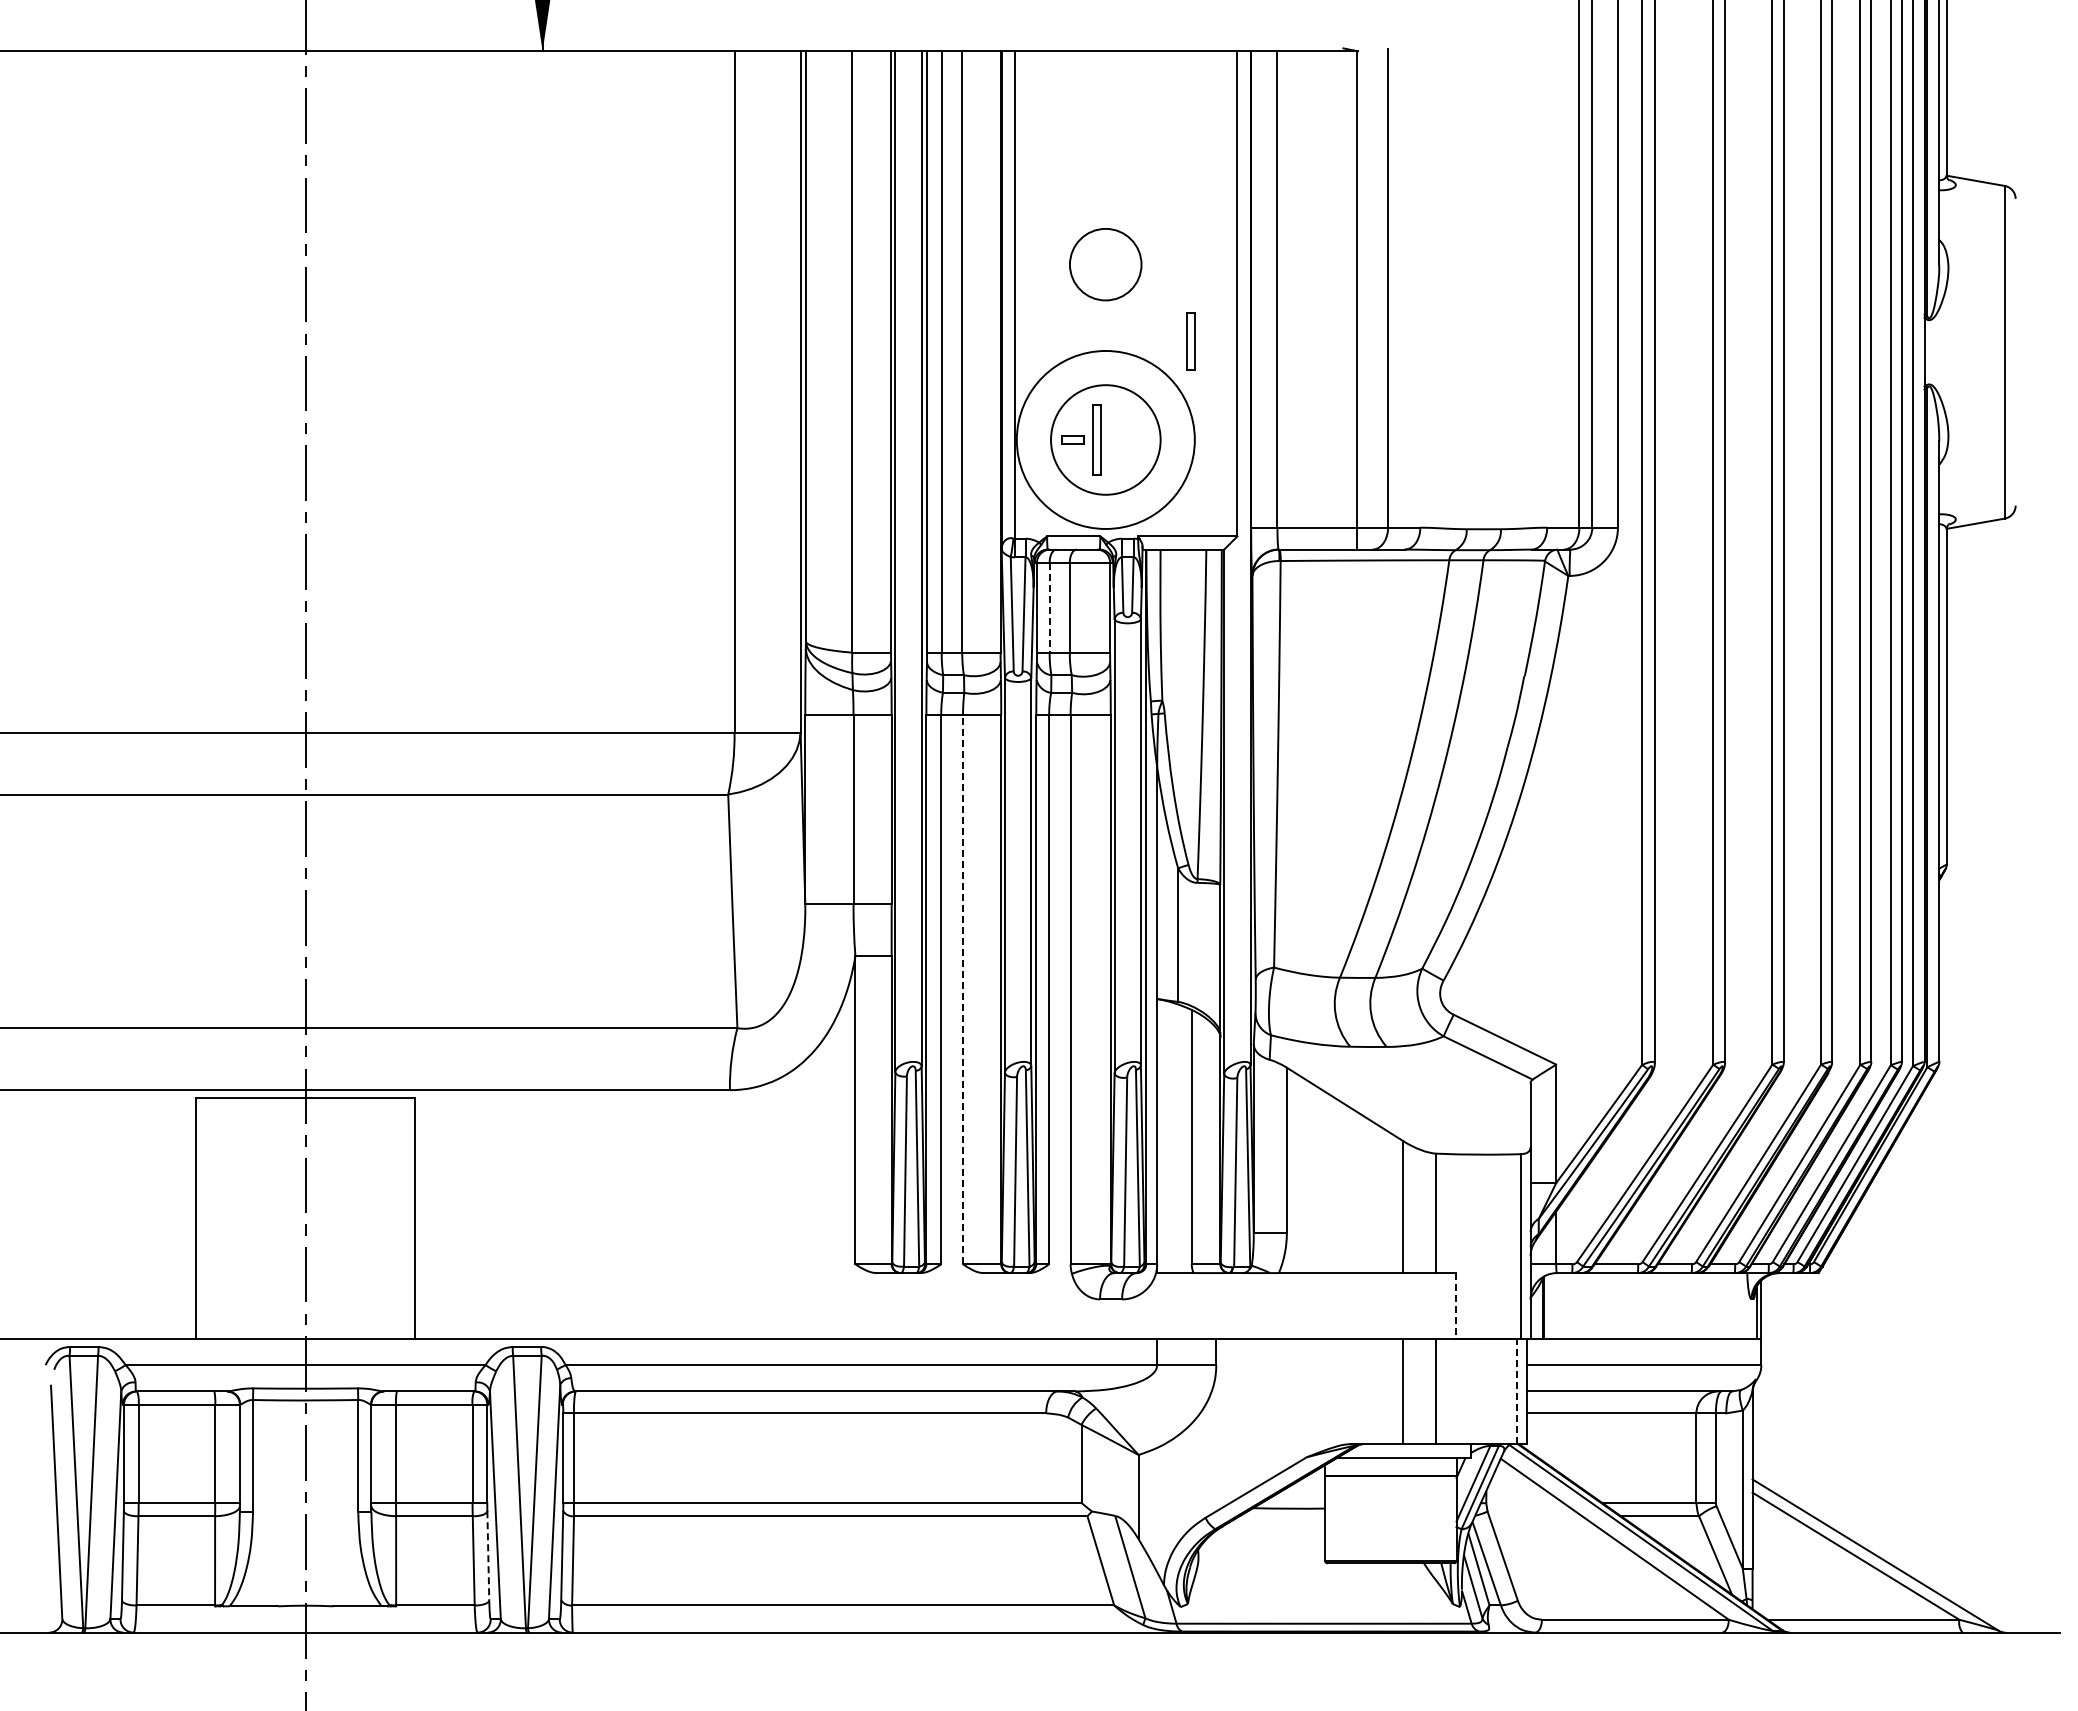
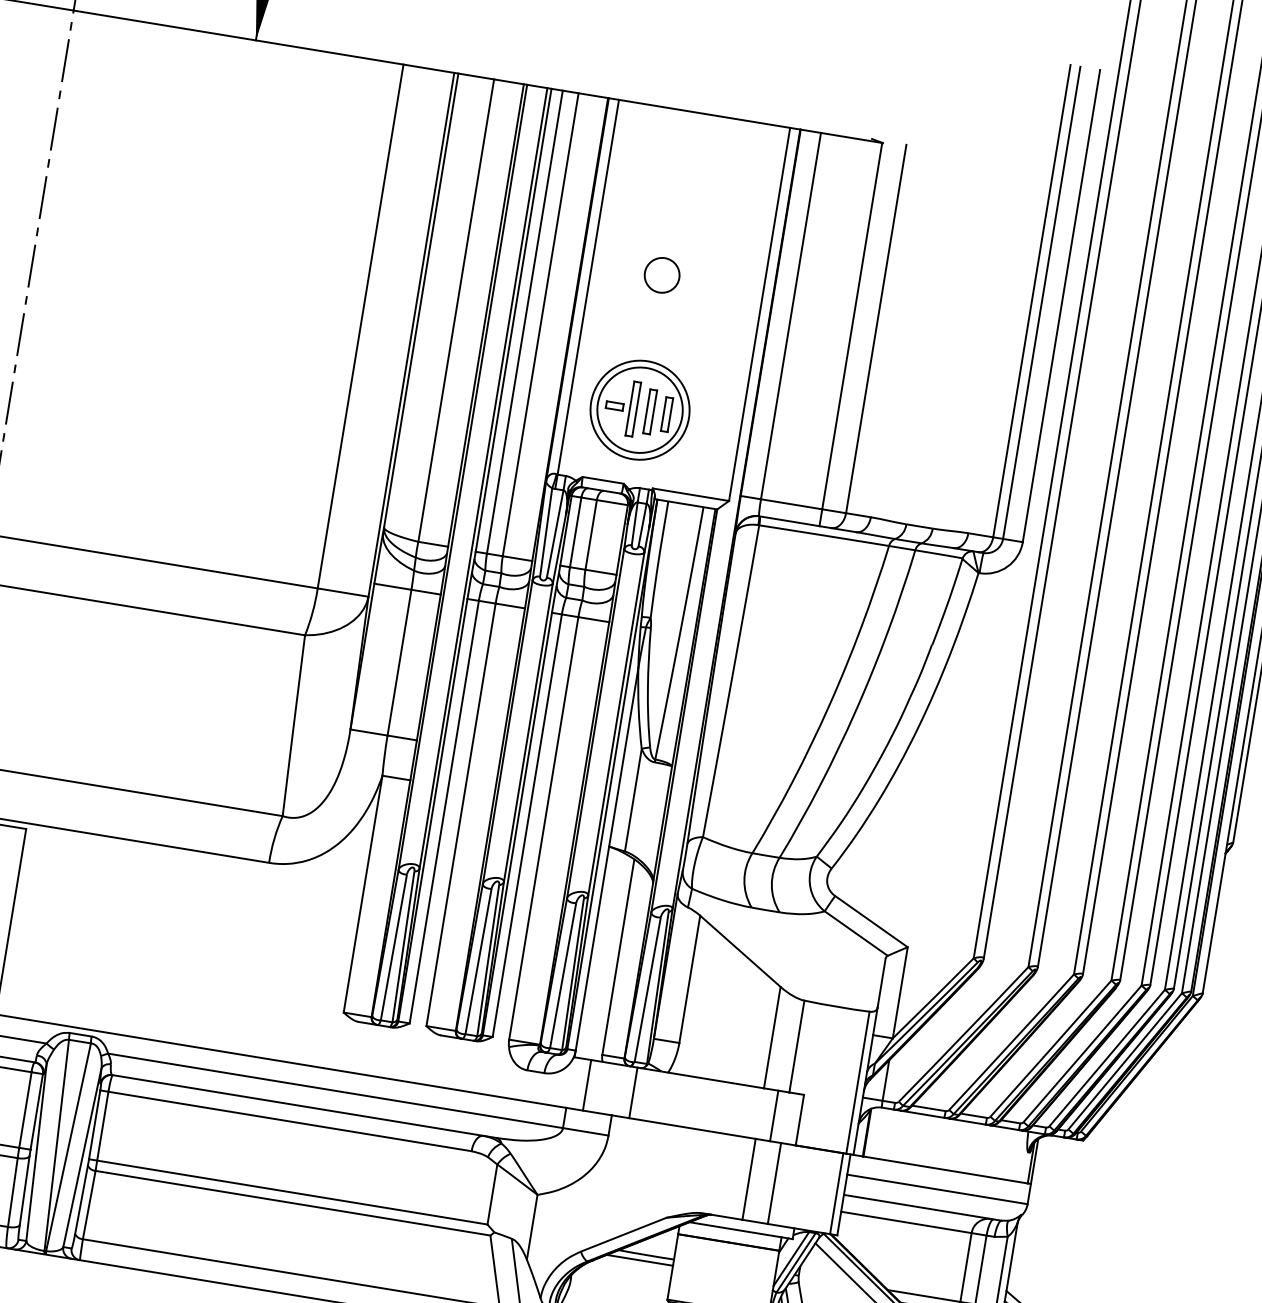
circle: (1105, 264) -> (661, 275), size x0.62
part: (1190, 341) -> (649, 411), moved
circle: (1105, 439) -> (639, 409), size x0.71
part: (1140, 439) -> (666, 414), added
line: (1049, 608) -> (575, 532), dashed -> solid
line: (963, 989) -> (461, 814), dashed -> solid
line: (1178, 1305) -> (586, 1084), added
line: (1238, 1305) -> (633, 1092), added
line: (1422, 1305) -> (774, 1115), added
line: (1455, 1305) -> (799, 1119), dashed -> solid
line: (1517, 1391) -> (836, 1193), dashed -> solid
line: (1281, 1516) -> (639, 1260), added
line: (488, 1555) -> (24, 1190), dashed -> solid

